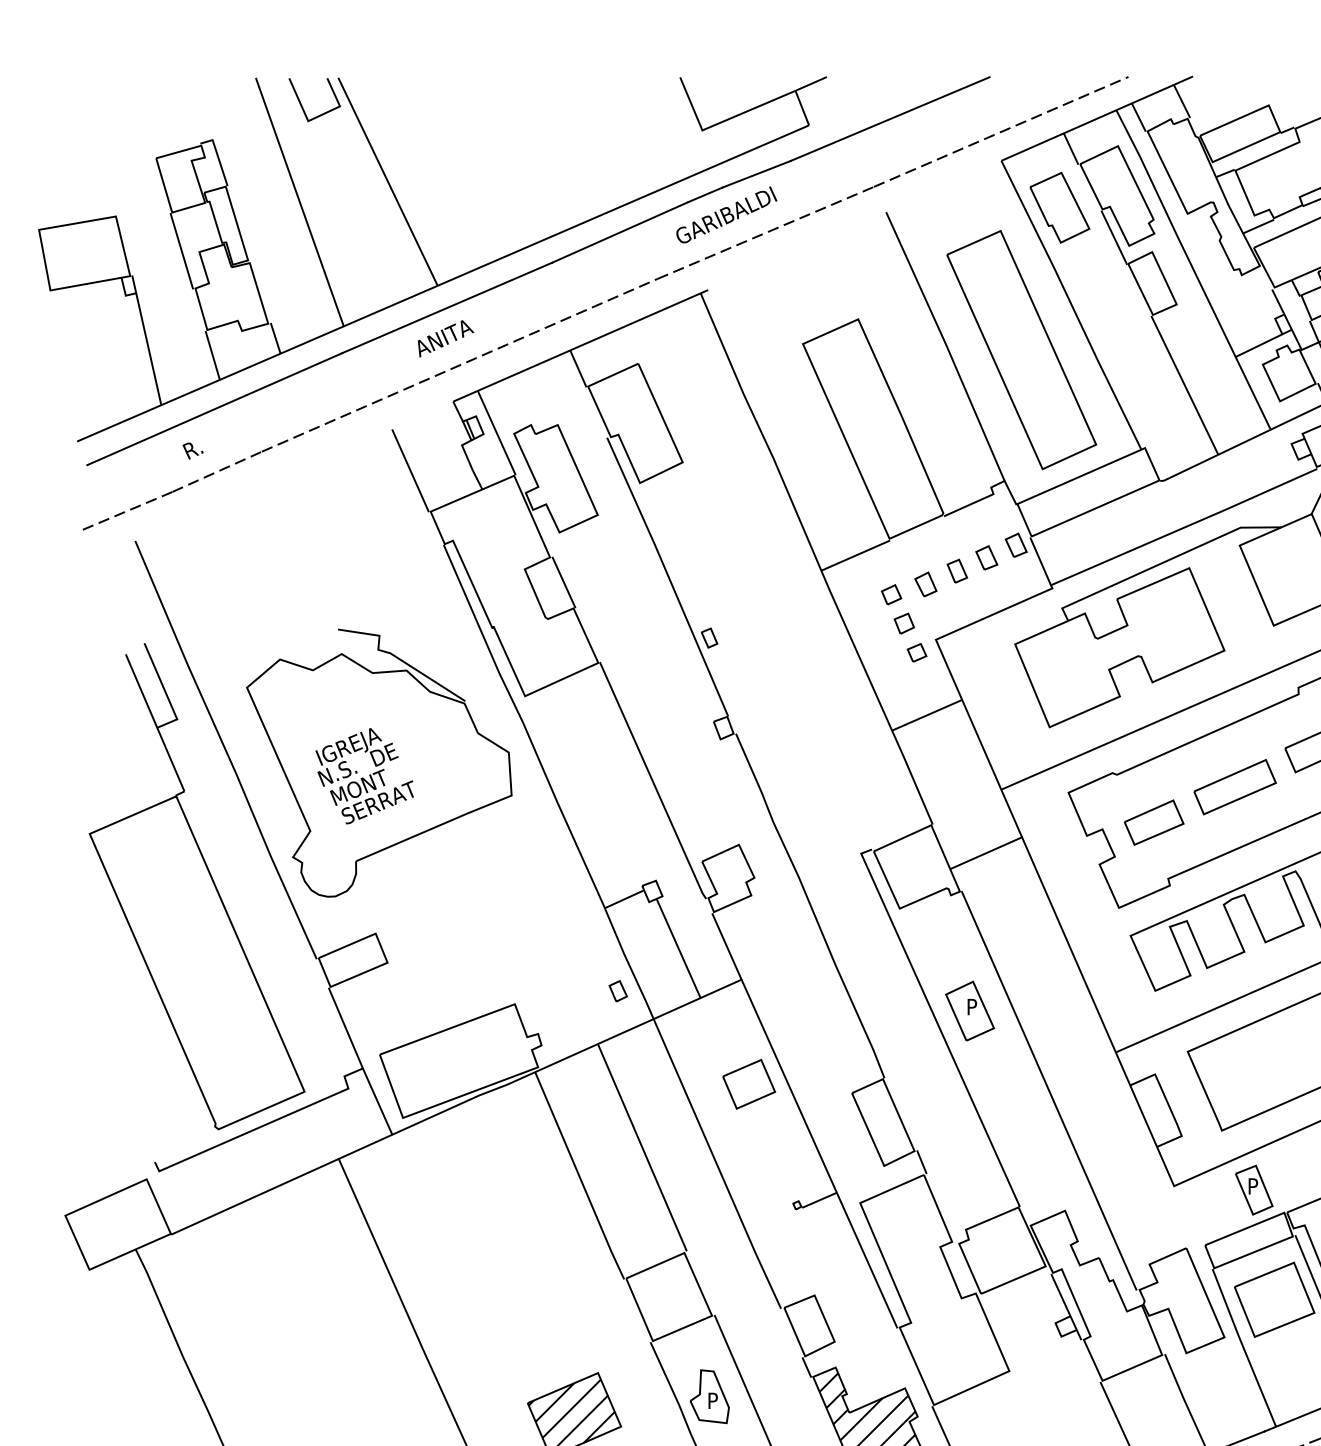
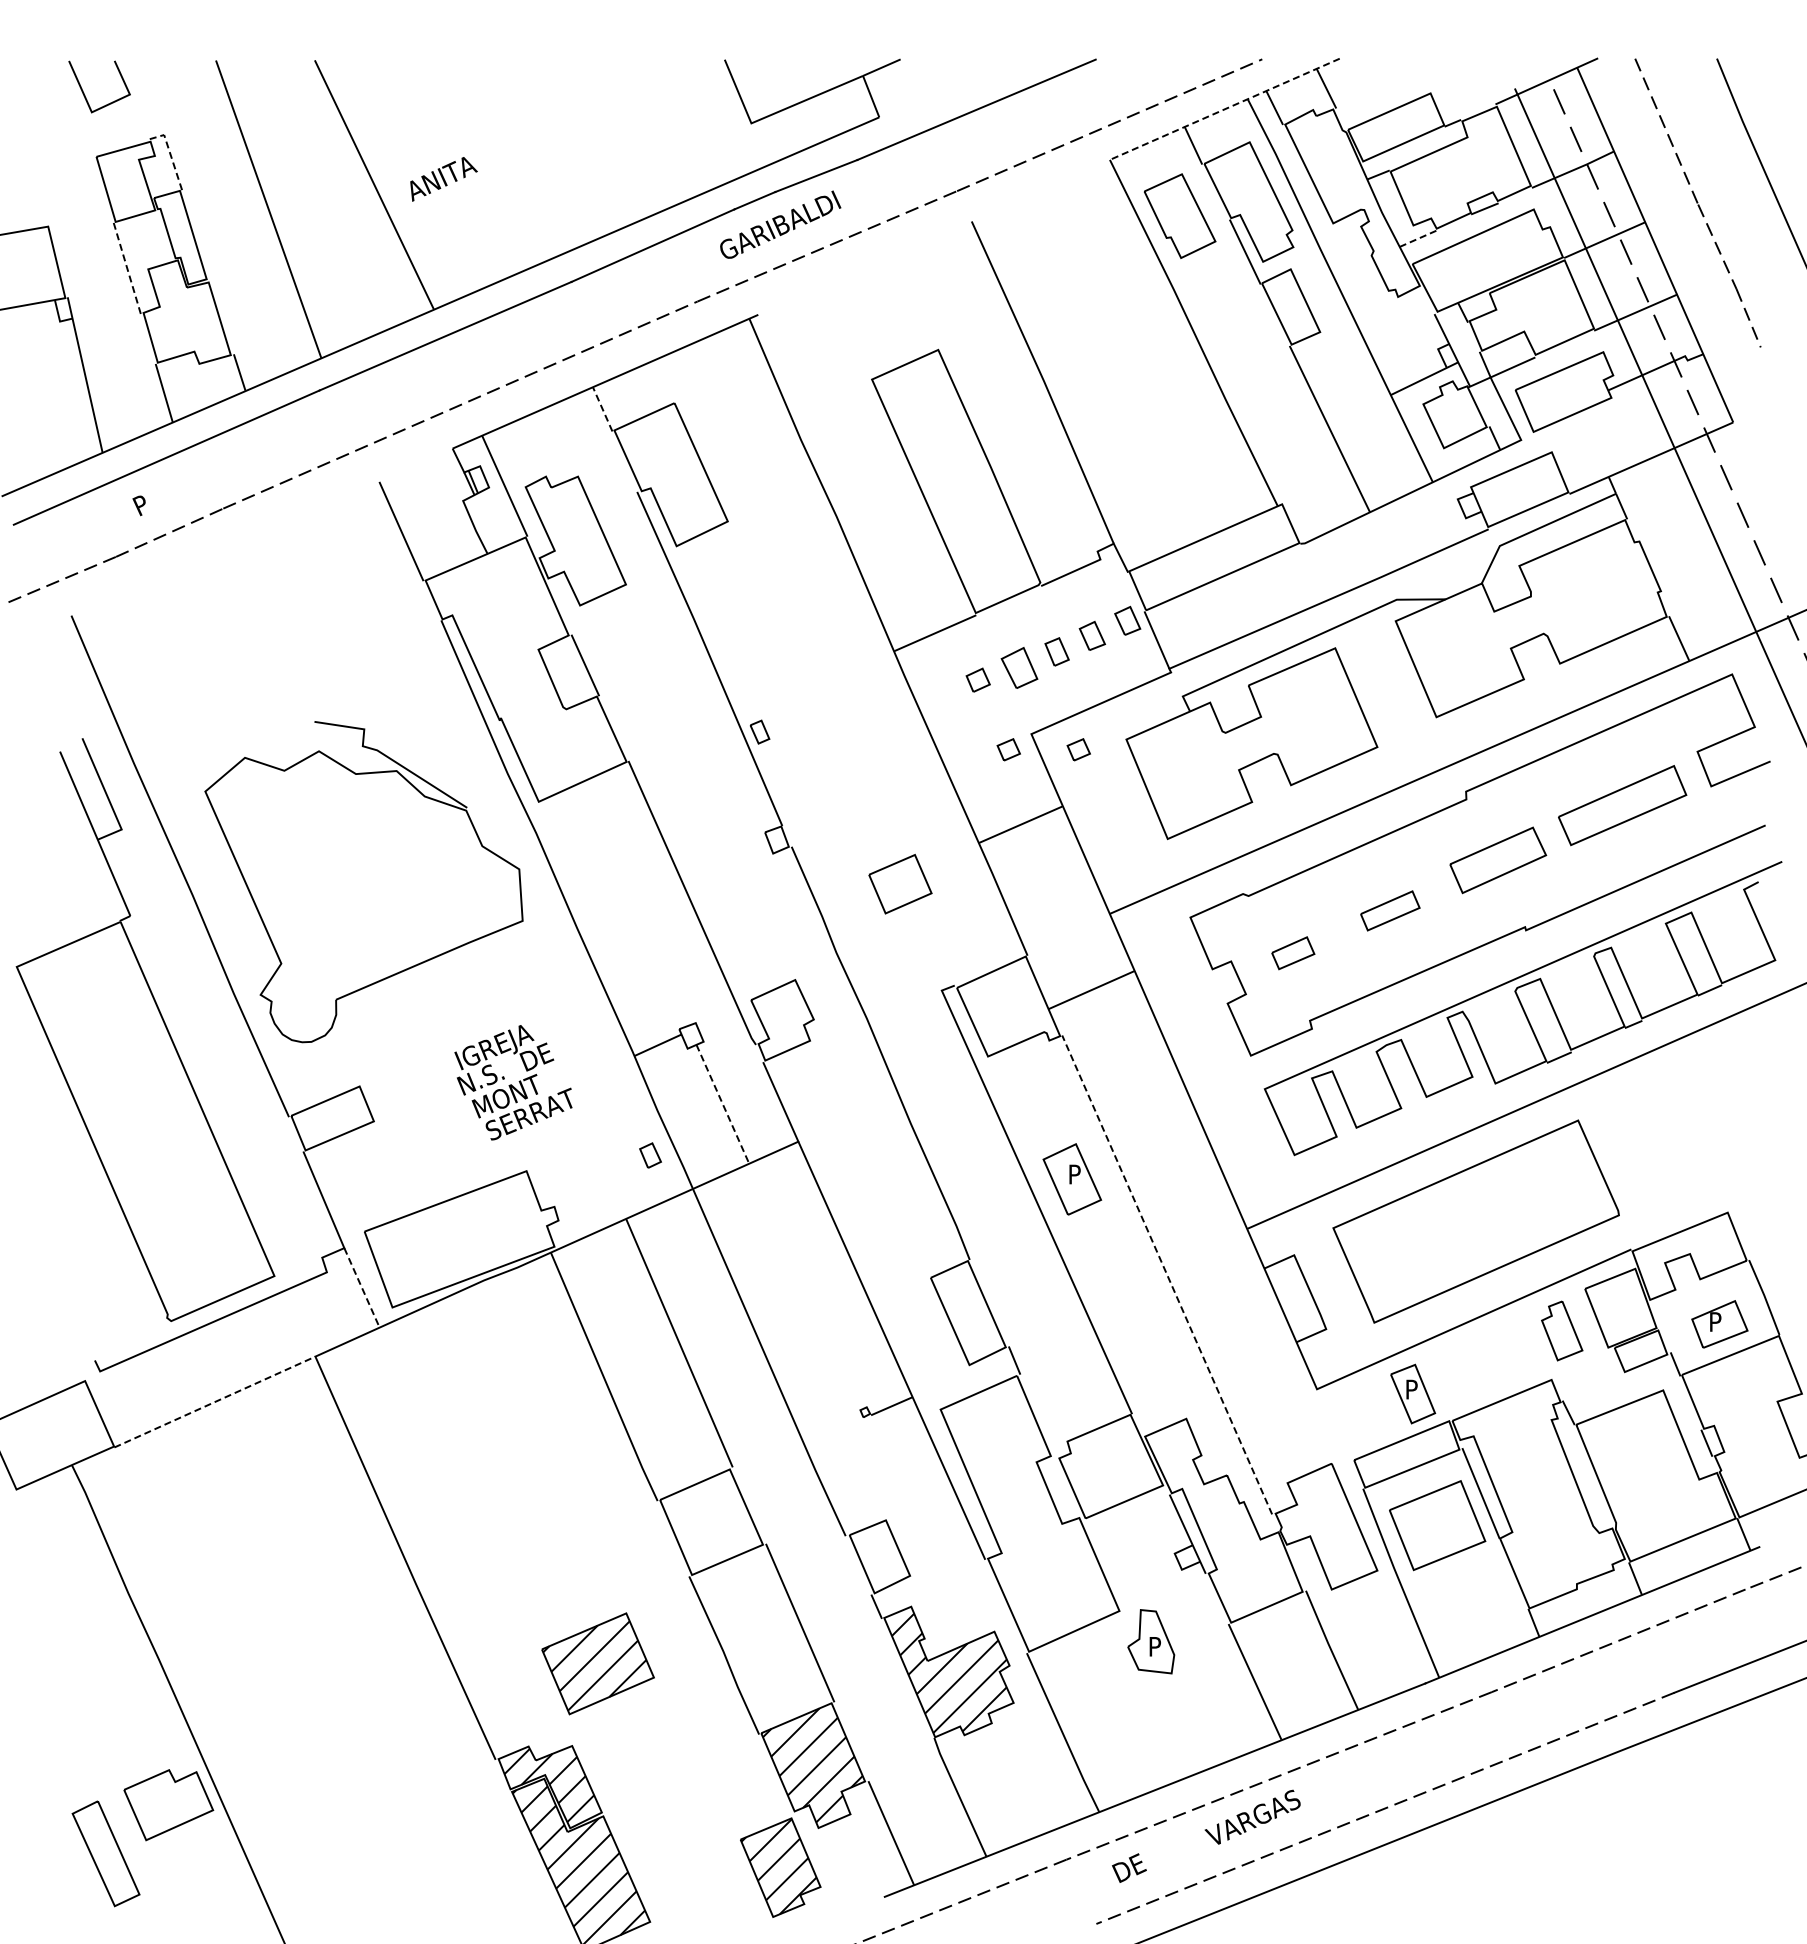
line: (301, 102) -> (83, 90), moved
line: (1096, 118) -> (1224, 109), solid -> dashed
line: (217, 156) -> (170, 154), solid -> dashed
line: (1258, 226) -> (1418, 238), solid -> dashed
line: (182, 251) -> (127, 268), solid -> dashed
text: (445, 339) -> (443, 179), moved
part: (1021, 349) -> (1134, 386), removed
line: (578, 369) -> (602, 409), solid -> dashed
text: (192, 449) -> (140, 506), R. -> P
part: (925, 584) -> (1018, 667), size x1.4
part: (904, 623) -> (993, 714), removed
part: (975, 652) -> (1078, 749), added
text: (364, 776) -> (513, 1082), moved
part: (1235, 786) -> (1390, 910), size x0.6
part: (1154, 821) -> (1293, 952), size x0.6
line: (678, 948) -> (722, 1104), solid -> dashed
part: (749, 1084) -> (900, 884), moved
line: (1048, 1090) -> (1166, 1274), solid -> dashed
line: (378, 1101) -> (362, 1287), solid -> dashed
line: (255, 1196) -> (215, 1401), solid -> dashed
part: (709, 1396) -> (1151, 1641), moved

